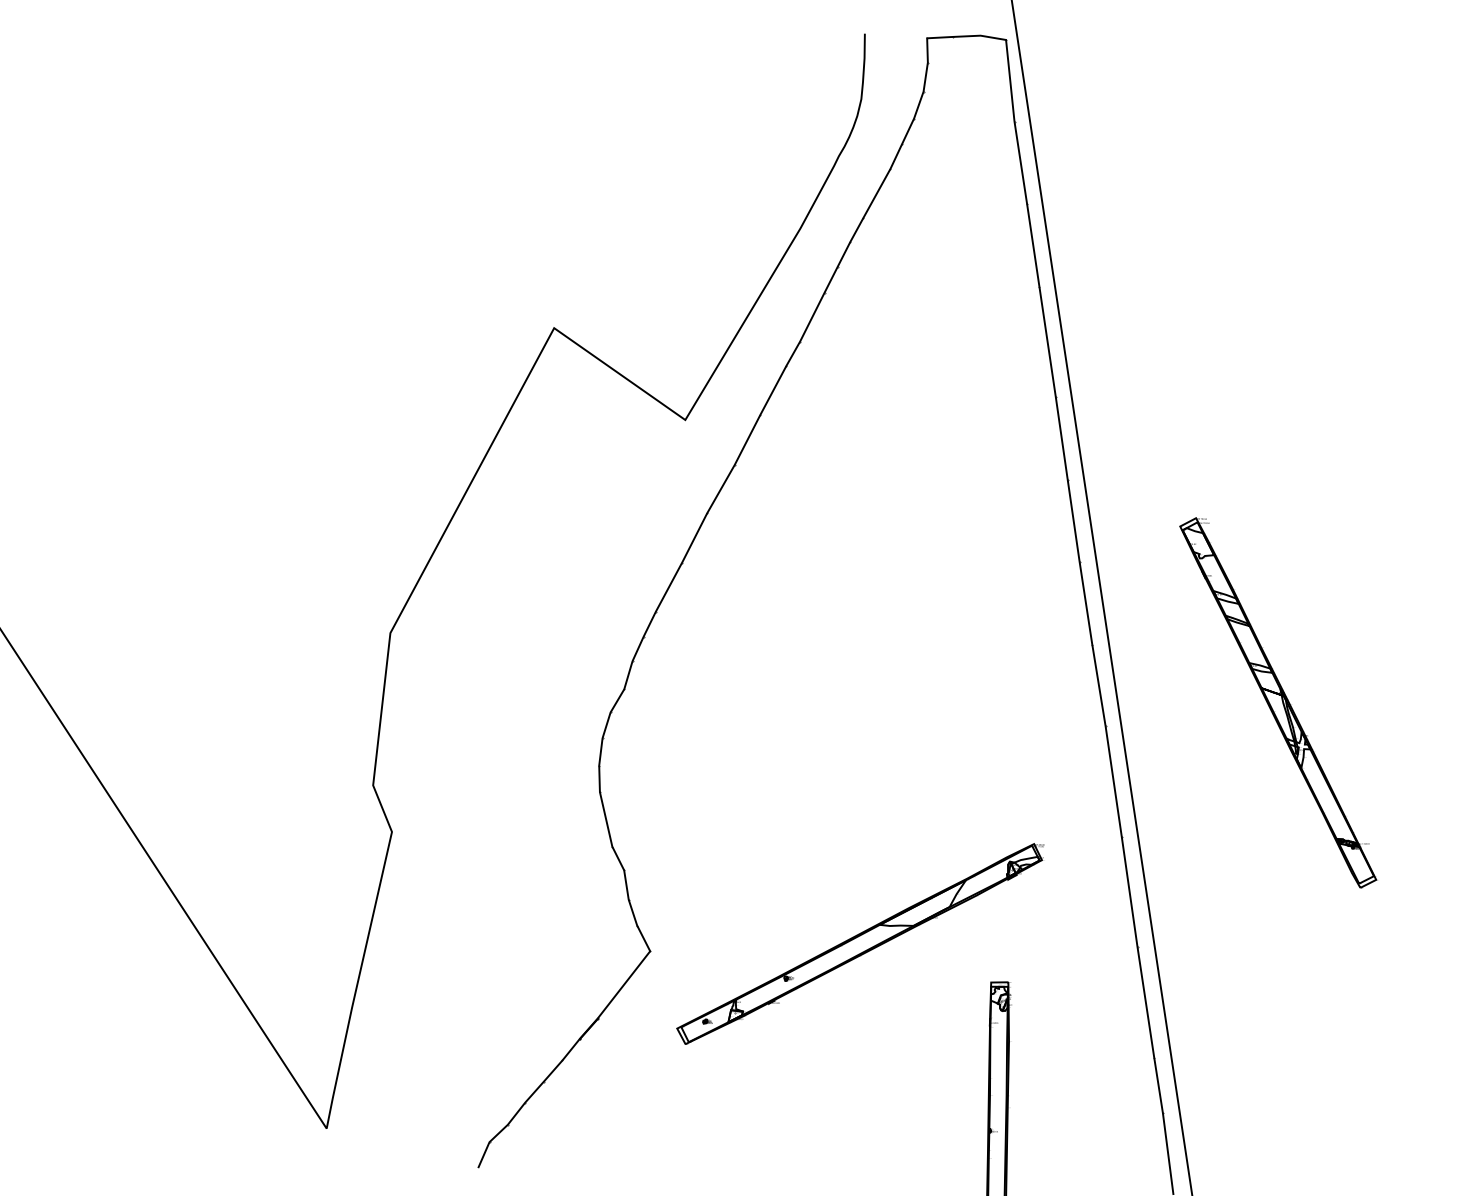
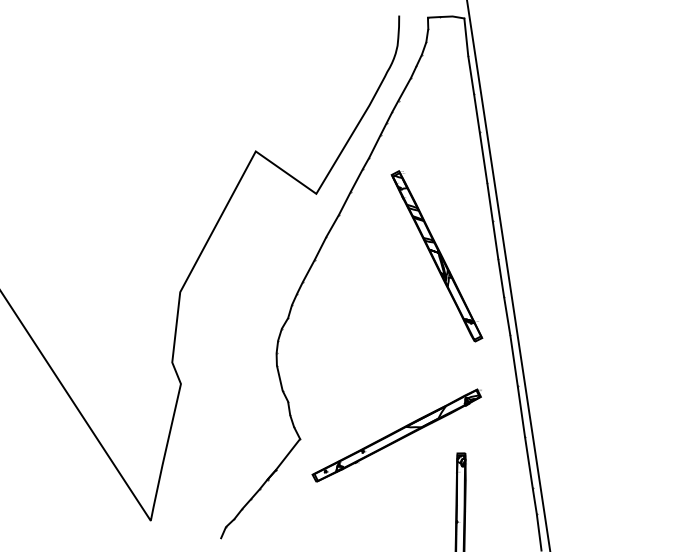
part: (1277, 703) -> (436, 256), moved

